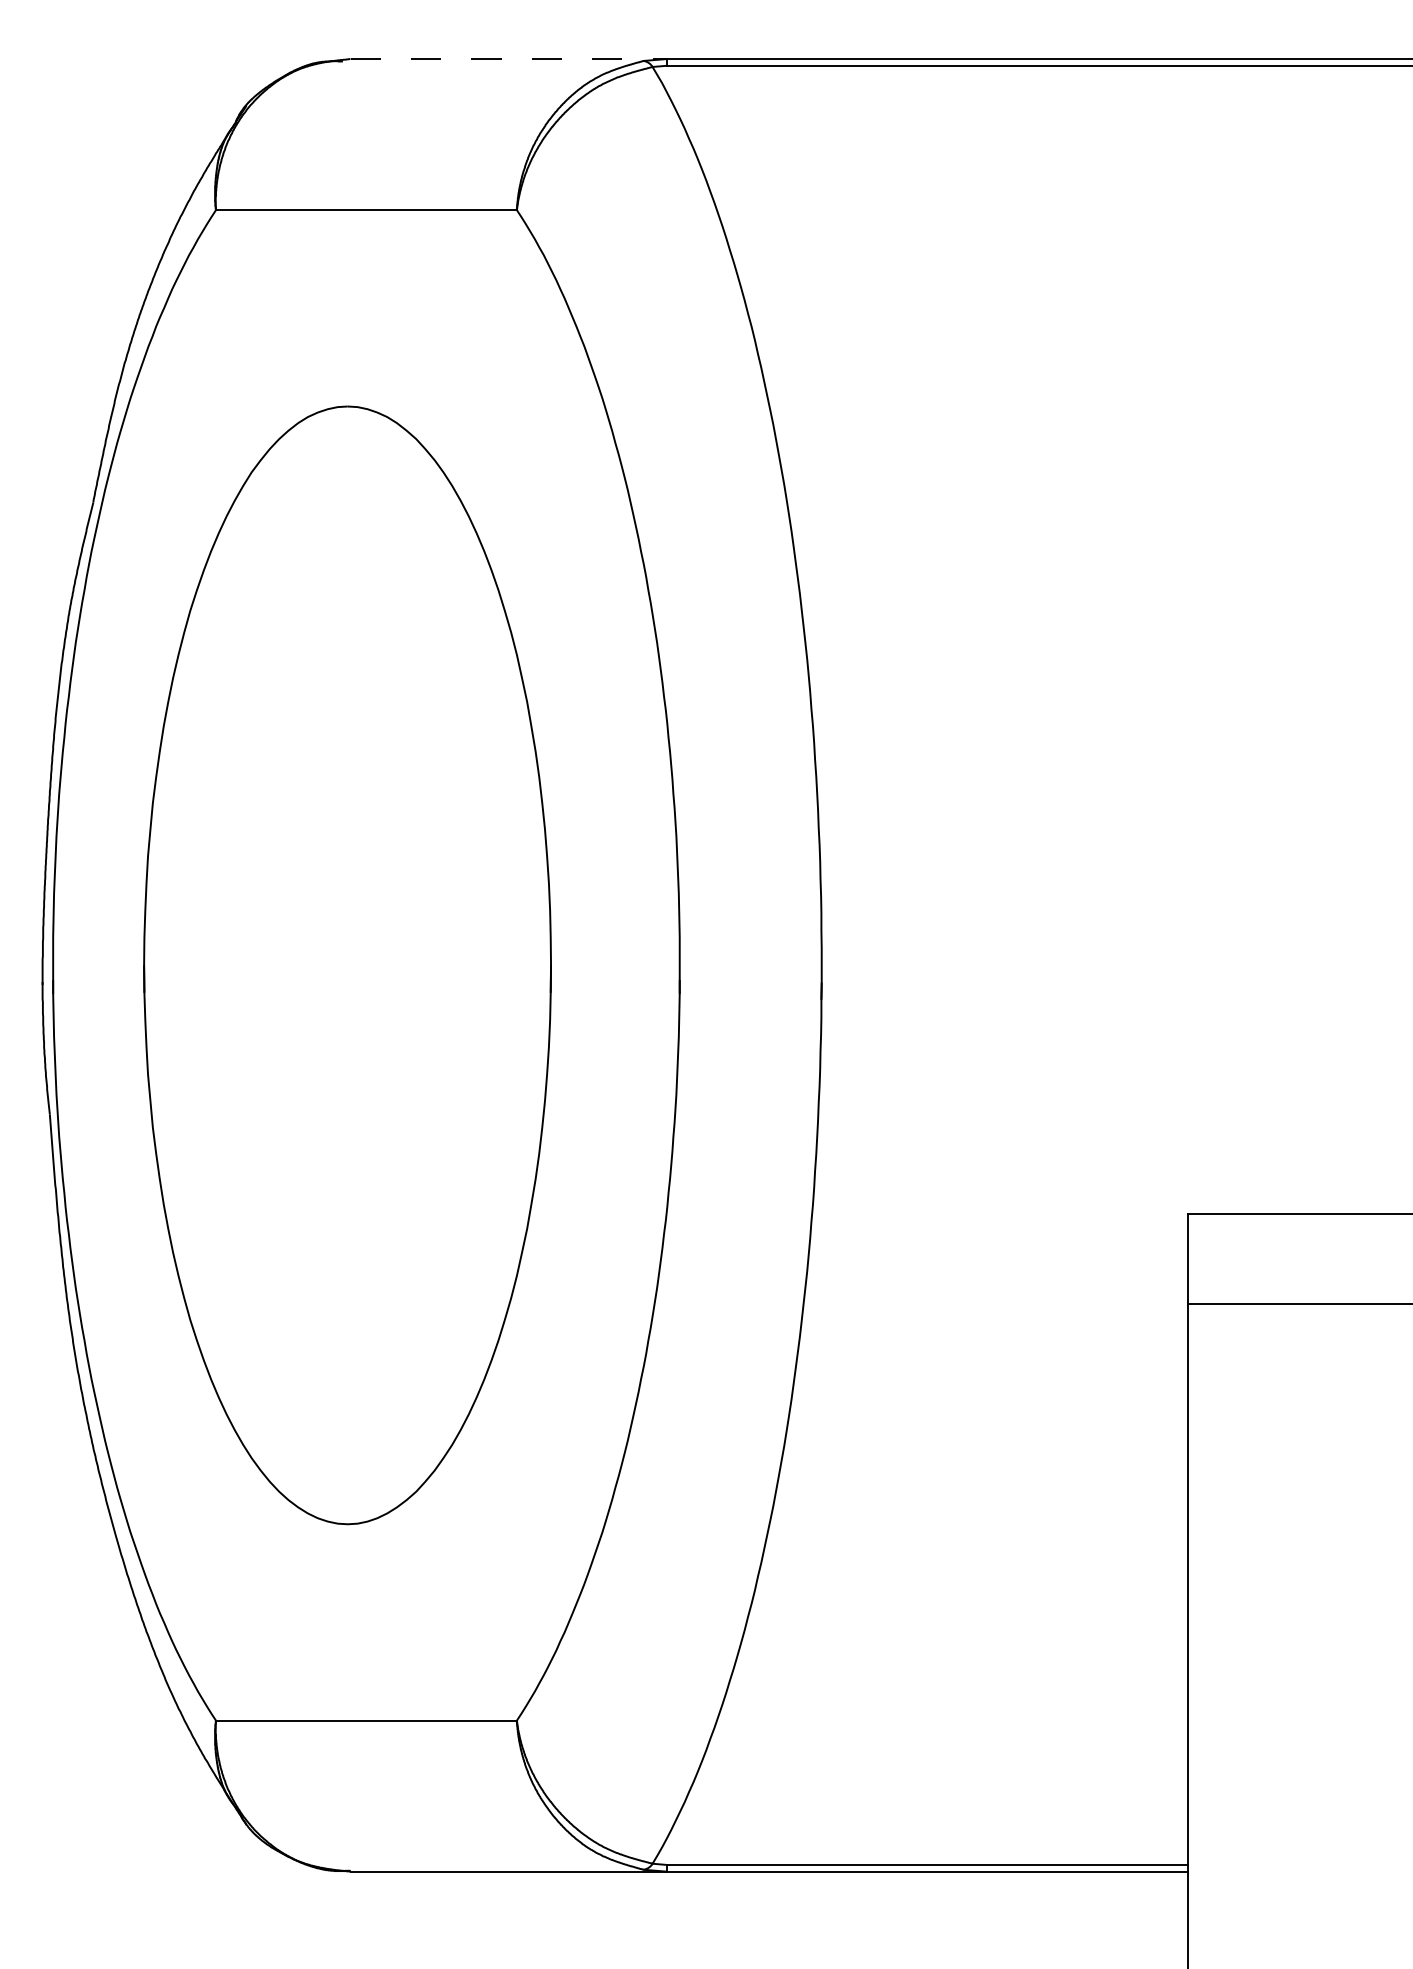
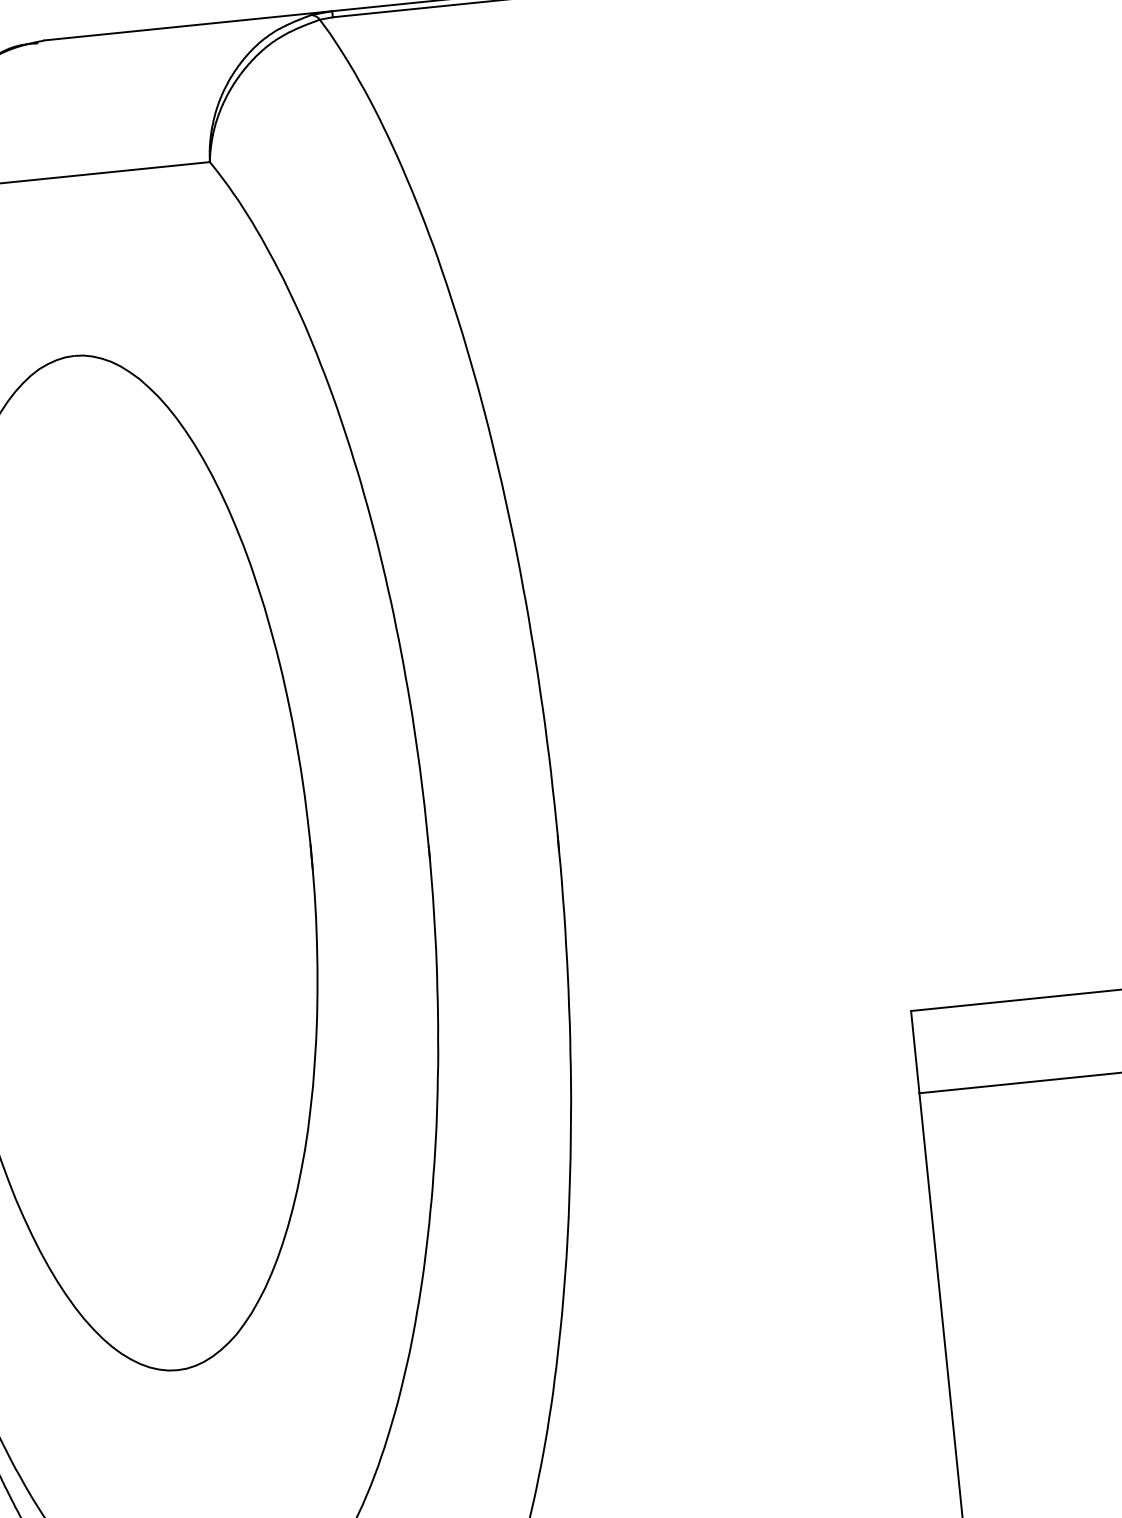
line: (509, 59) -> (189, 26), dashed -> solid

